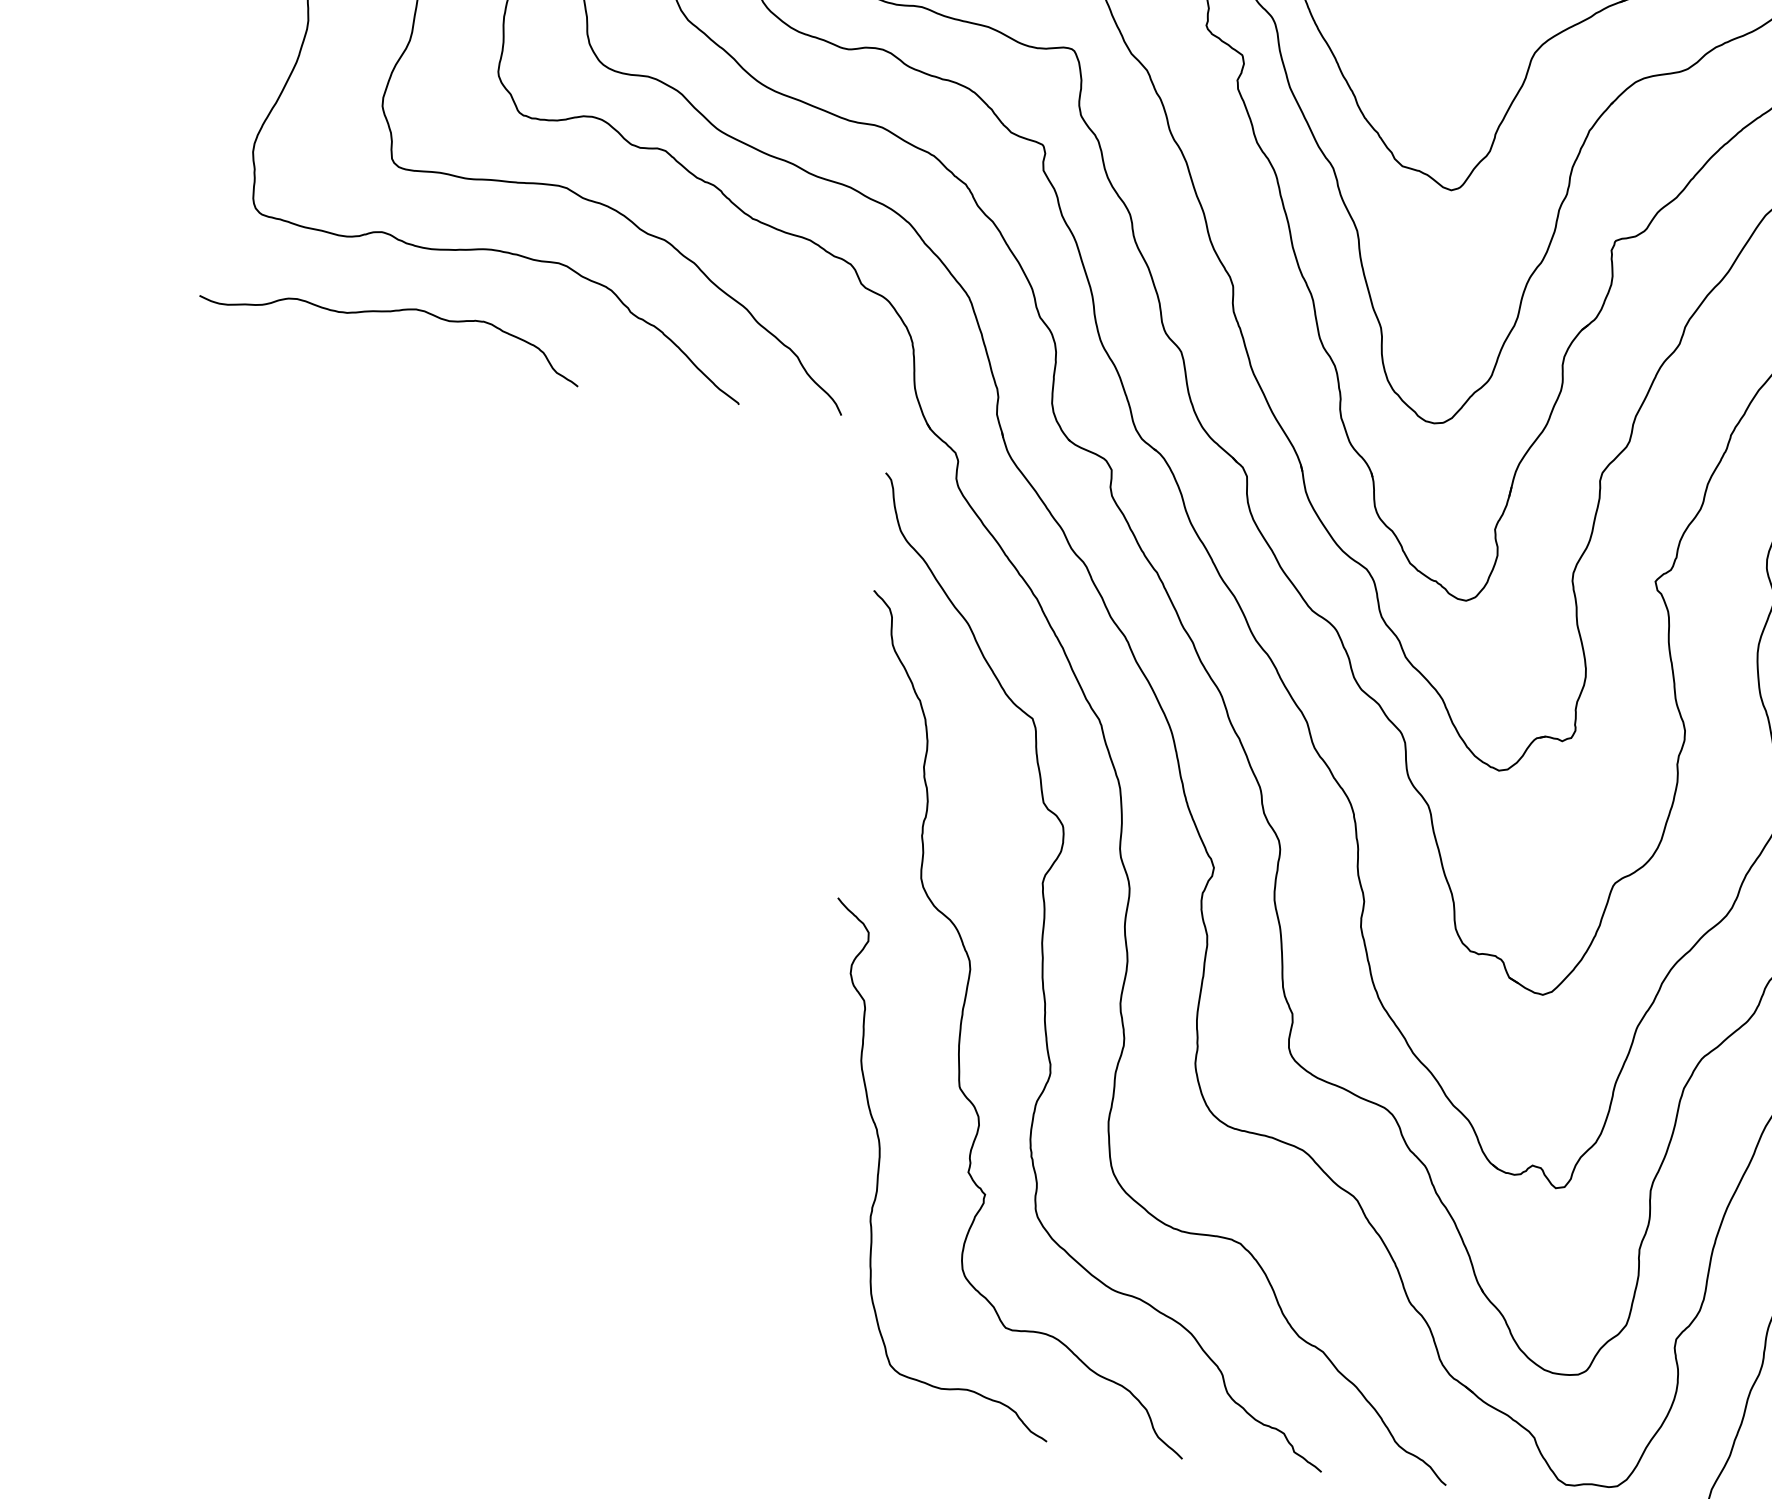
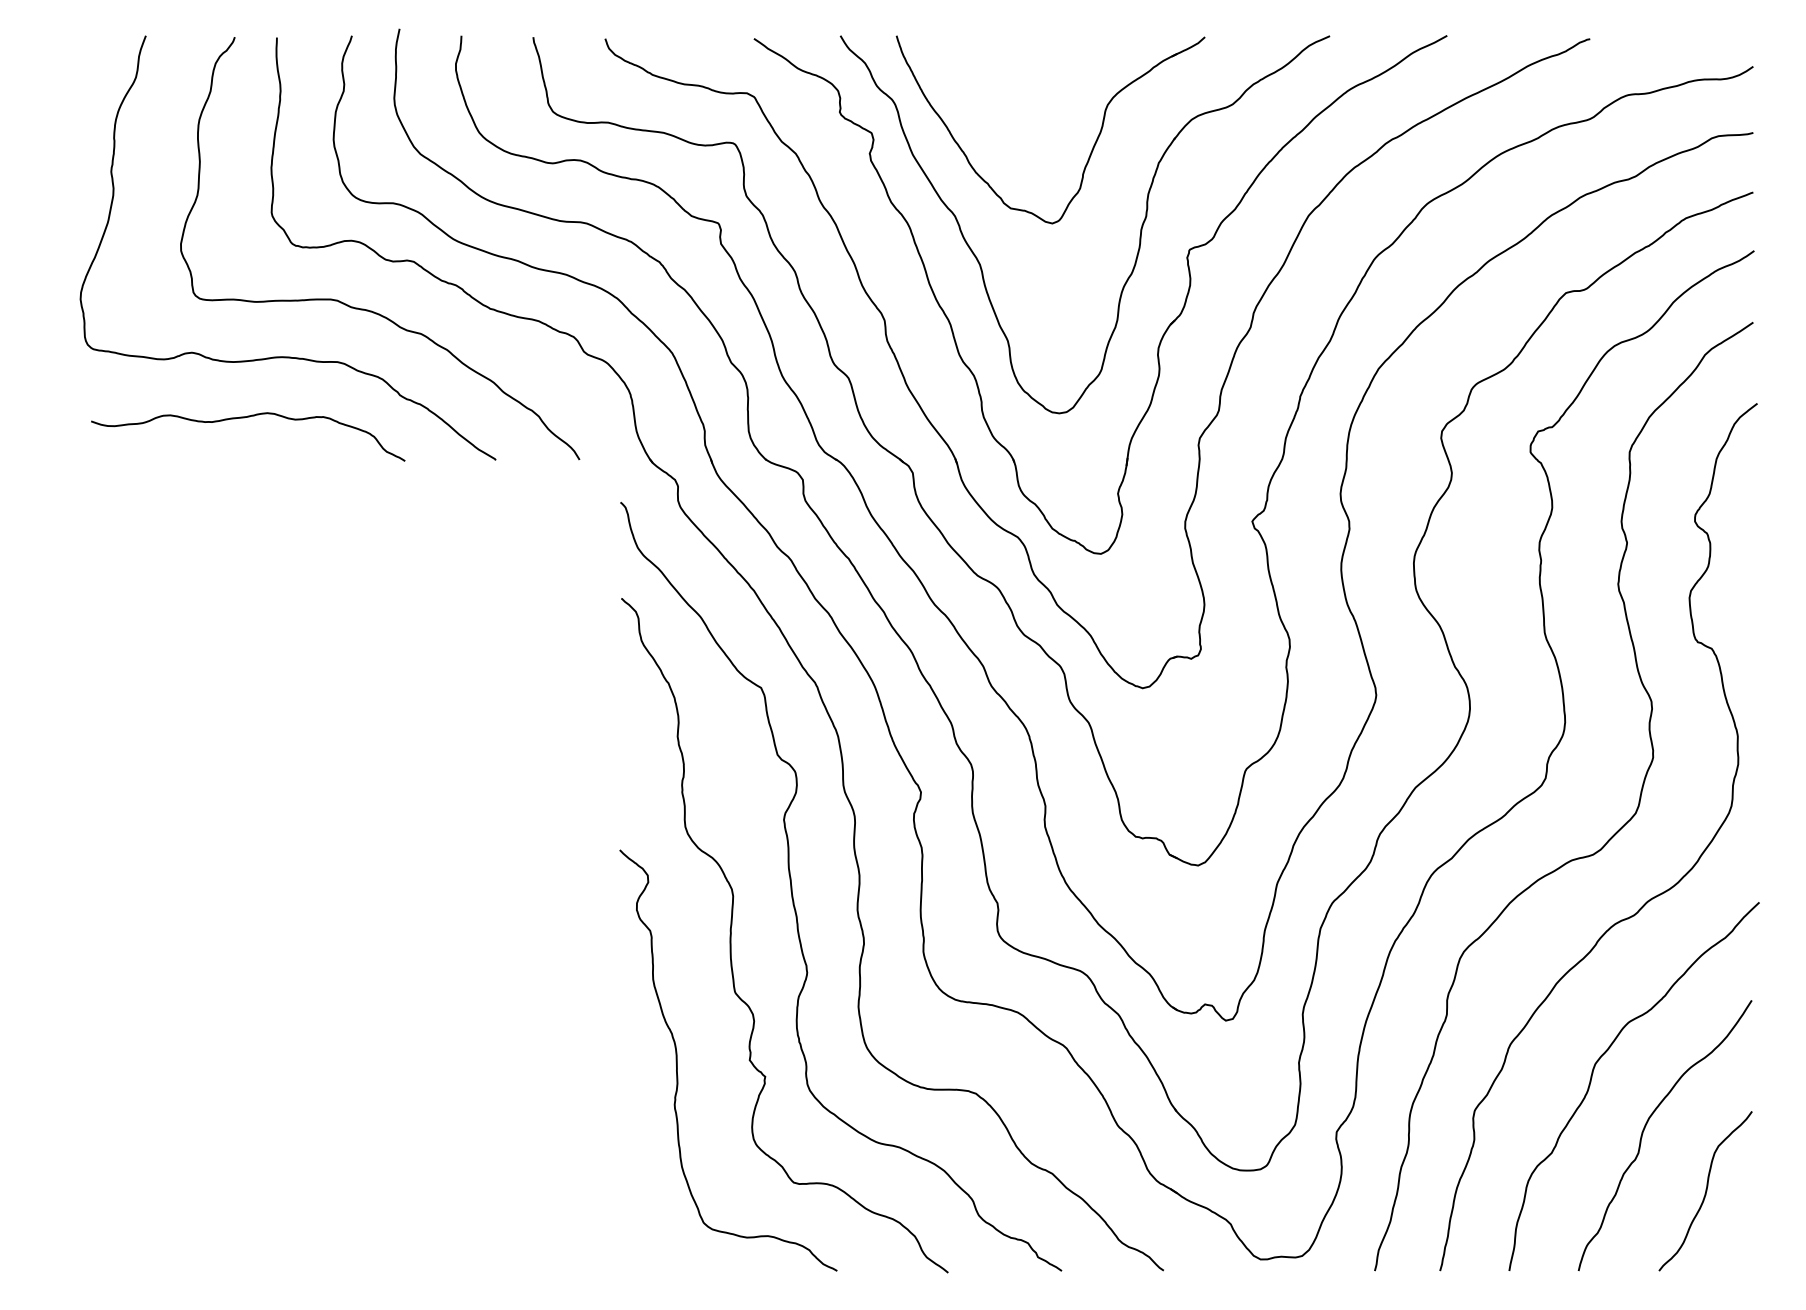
curve: (387, 312) -> (244, 418), moved

